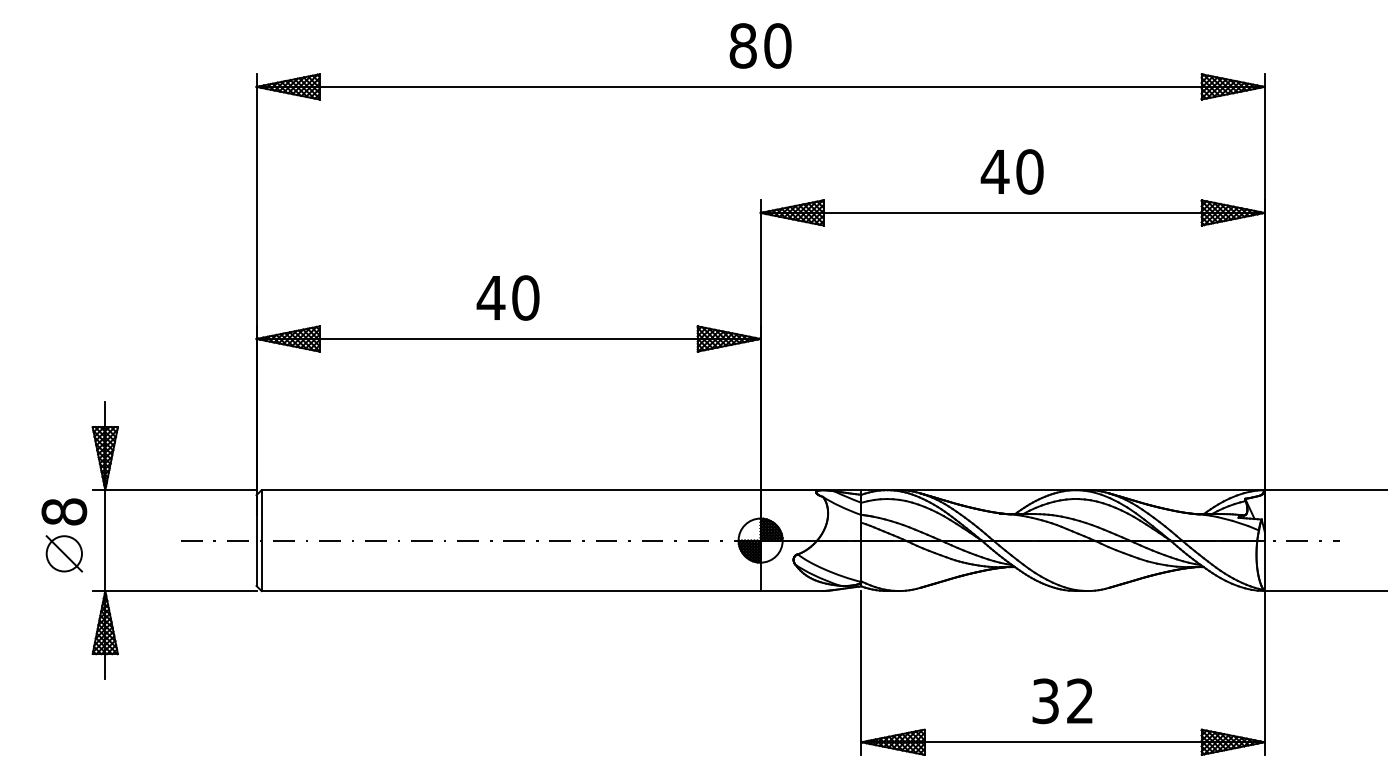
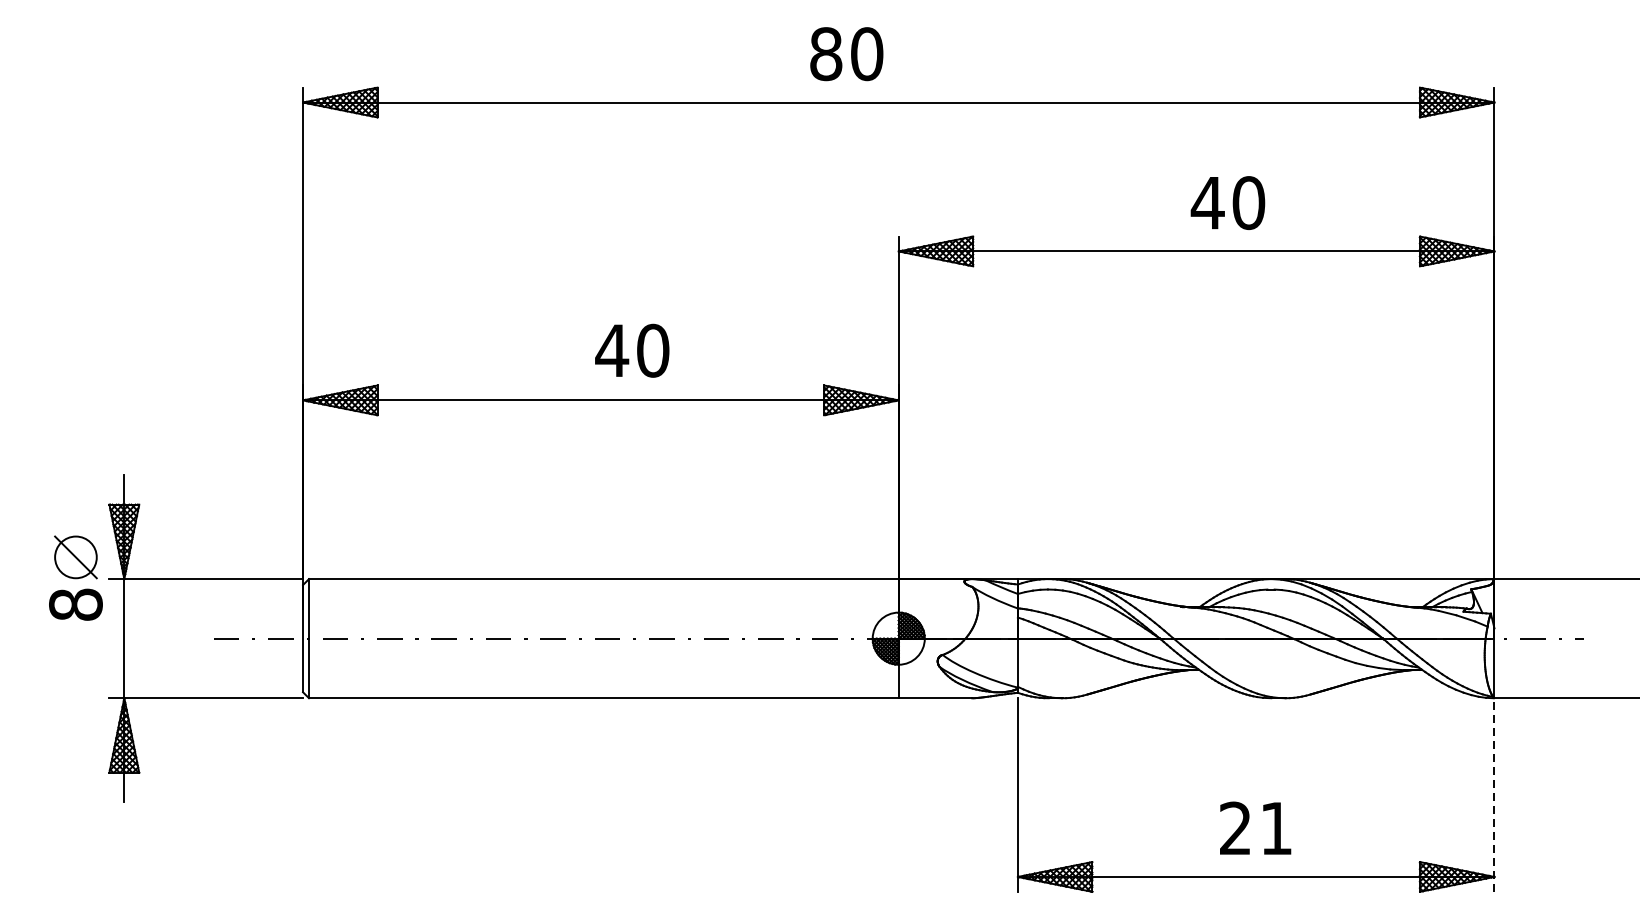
text: (760, 45) -> (846, 53), moved
text: (1011, 171) -> (1227, 202), moved
text: (507, 297) -> (631, 350), moved
part: (64, 553) -> (76, 556), moved
line: (1264, 672) -> (1494, 794), solid -> dashed
text: (1062, 701) -> (1255, 828), 32 -> 21

